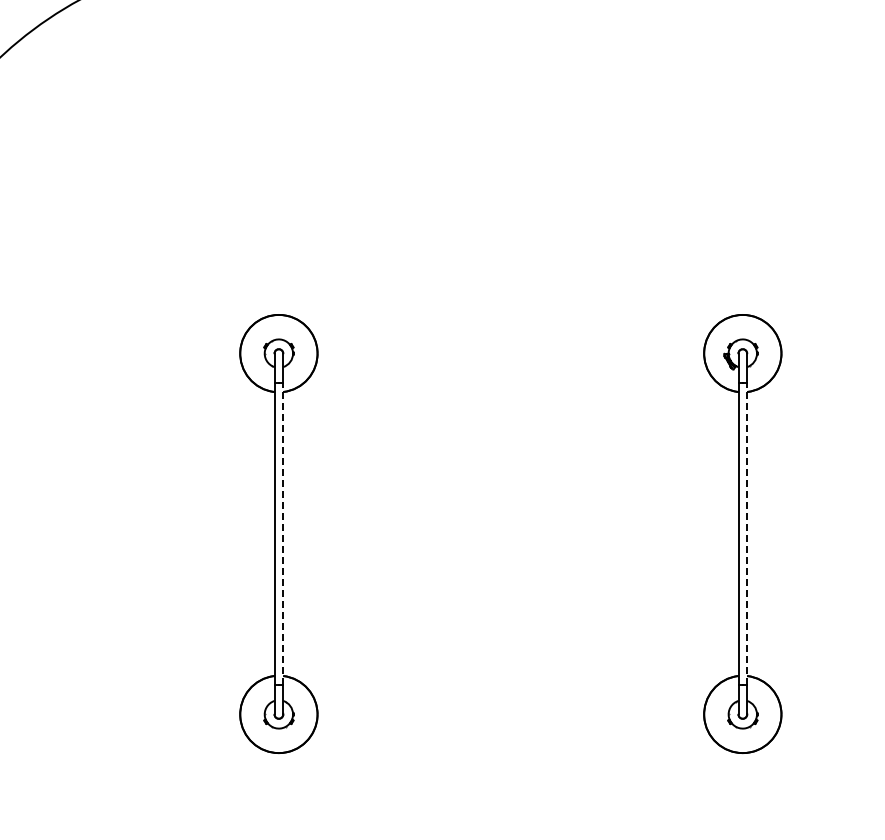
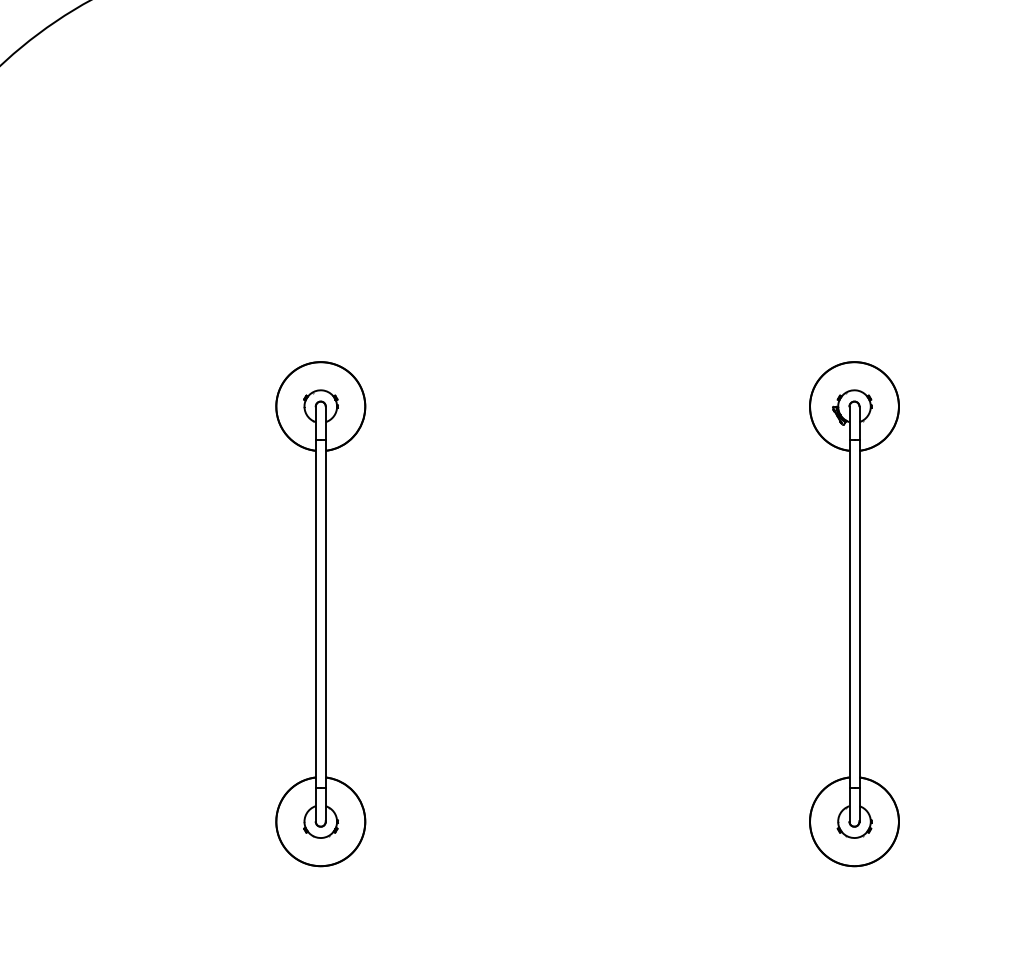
line: (283, 533) -> (326, 613), dashed -> solid
line: (747, 533) -> (859, 613), dashed -> solid

